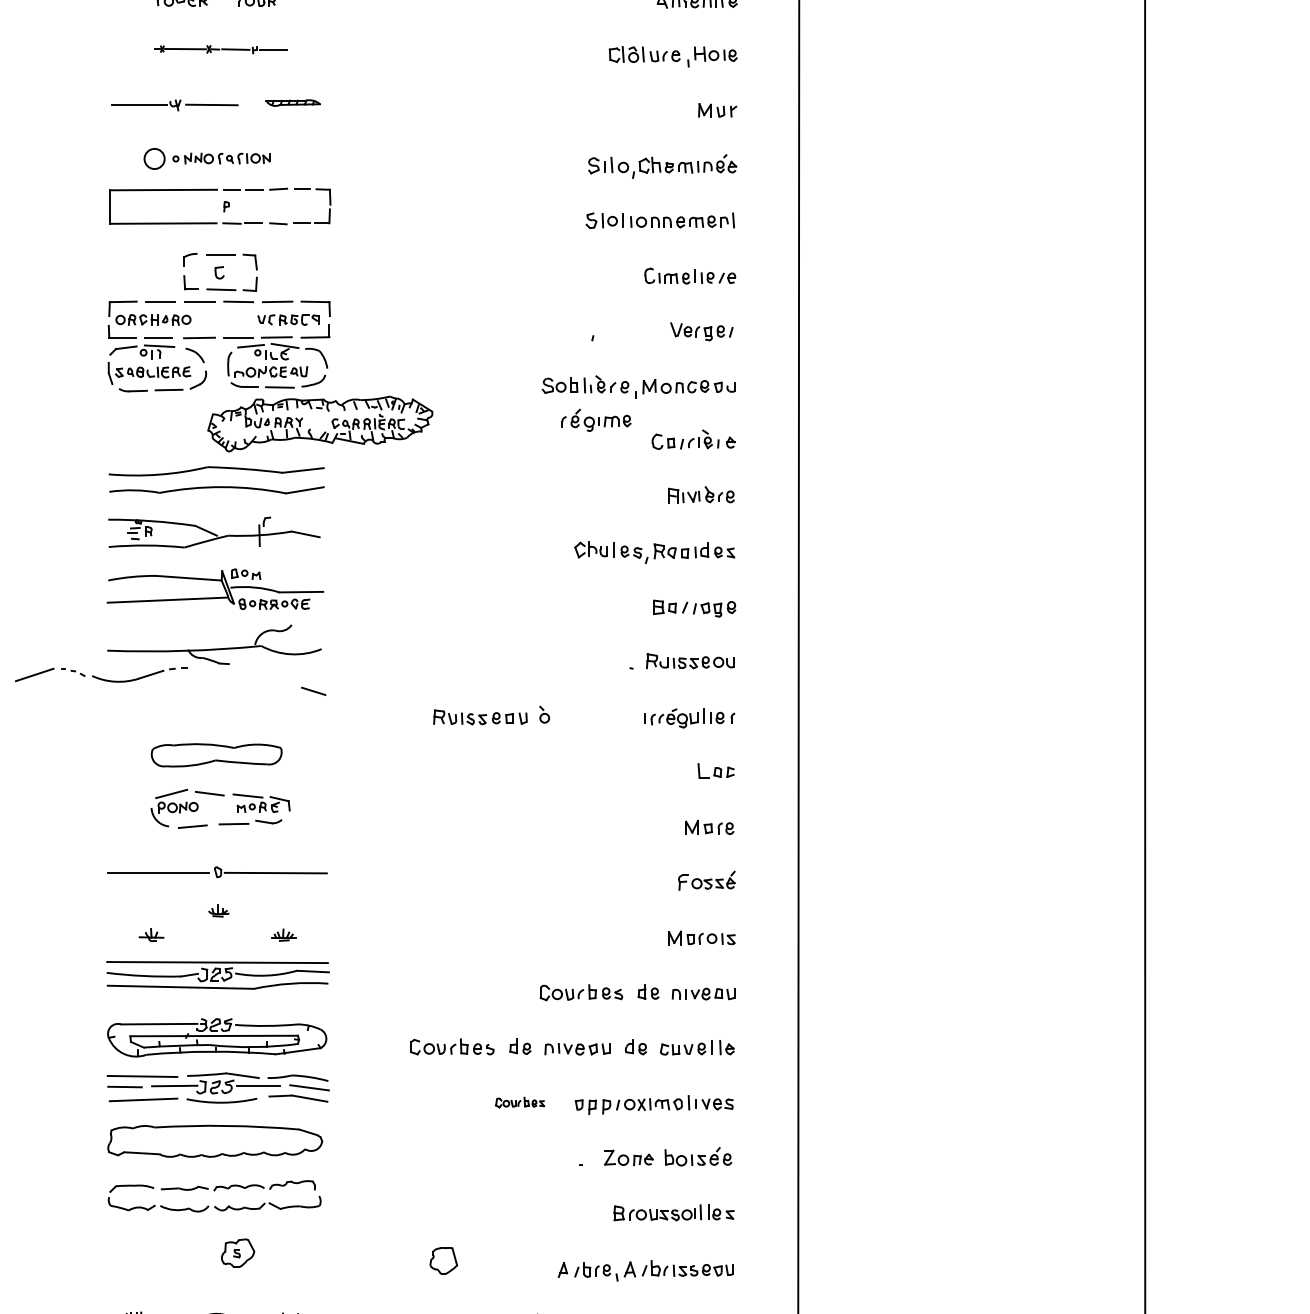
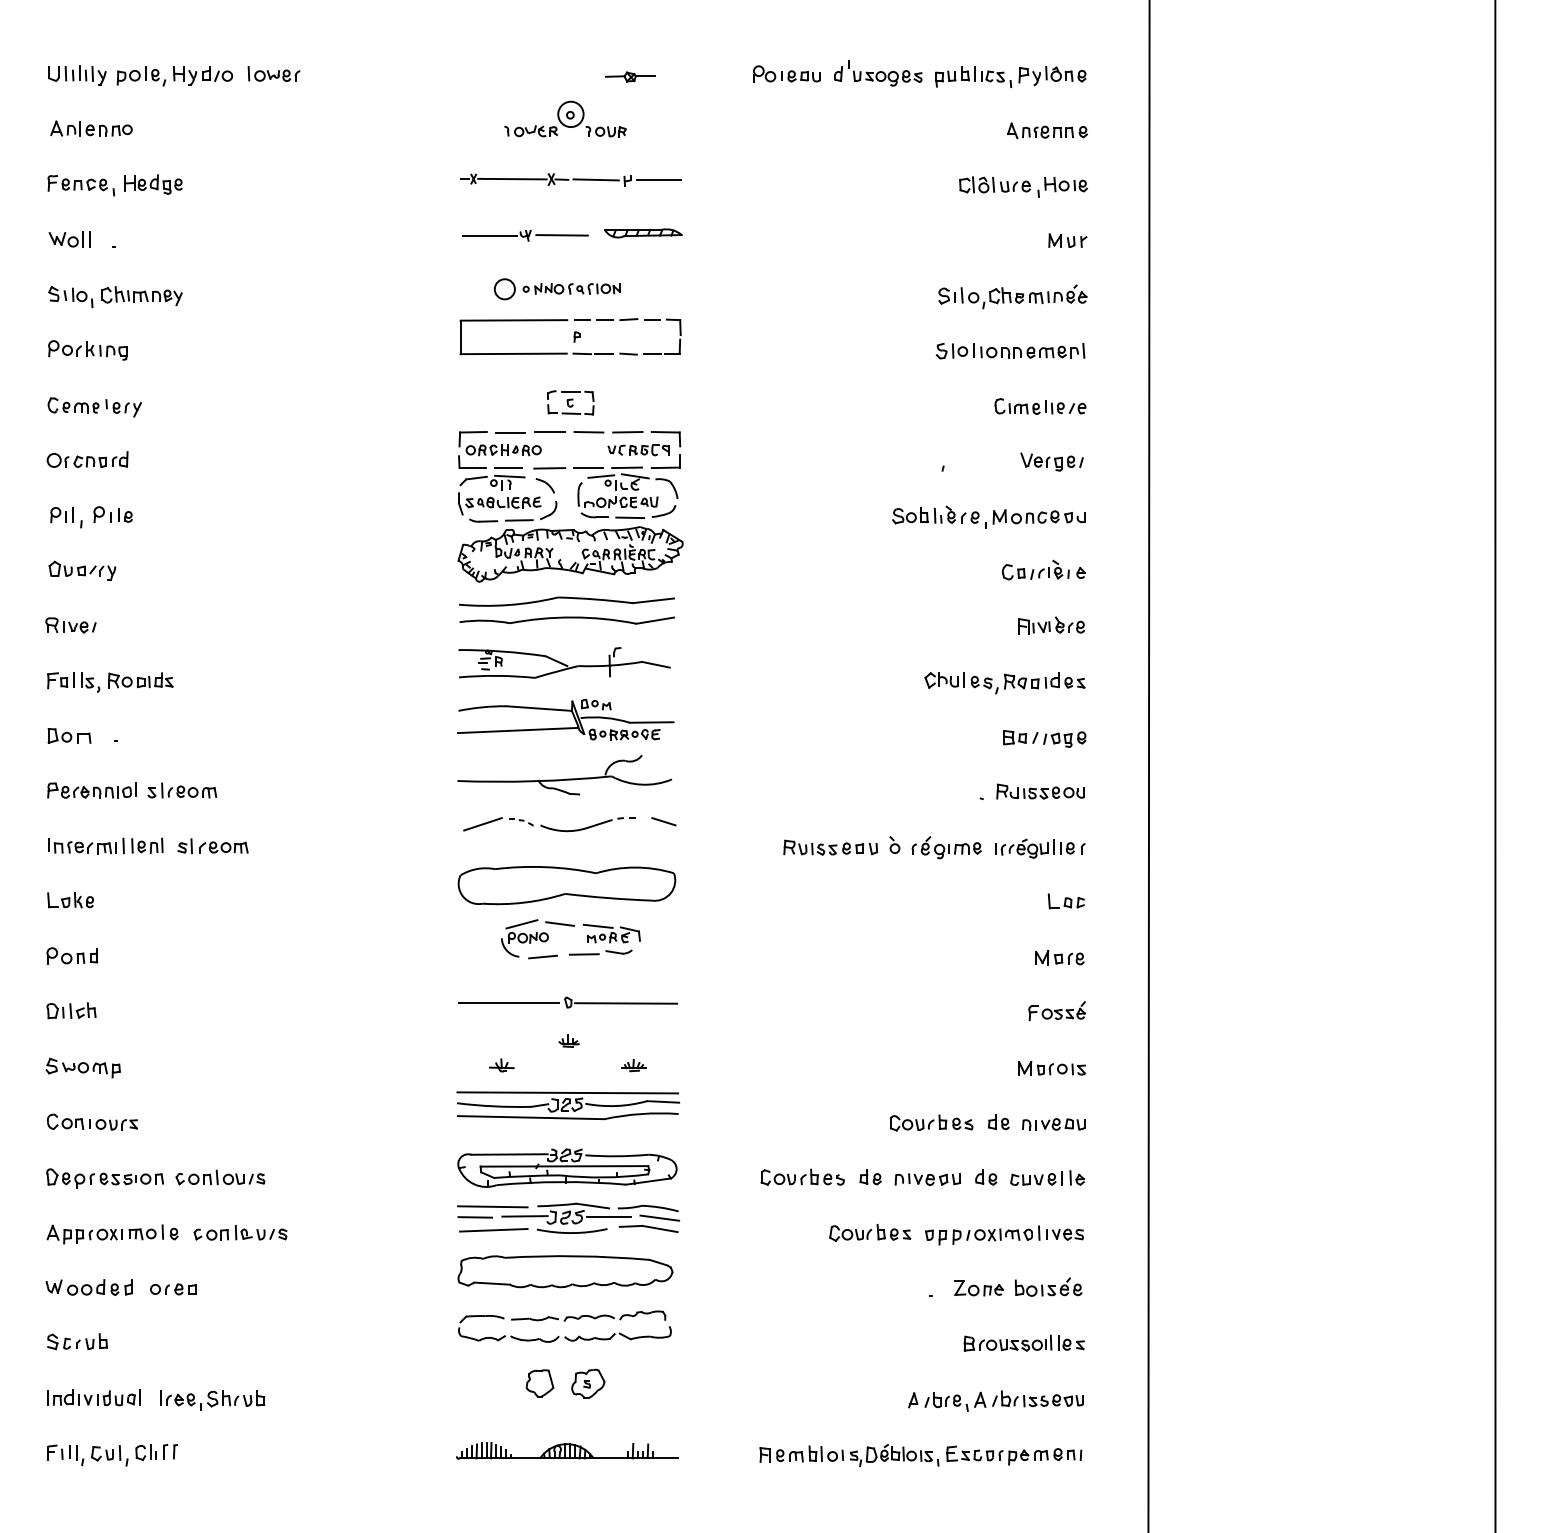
part: (220, 49) -> (570, 179), size x1.67
part: (293, 103) -> (643, 233), size x1.43
part: (220, 272) -> (570, 402), size x0.62
part: (596, 420) -> (946, 847), moved
part: (320, 424) -> (570, 554), moved
part: (101, 675) -> (549, 824), moved
part: (216, 755) -> (566, 885), size x1.67
part: (520, 1102) -> (870, 1232), size x1.67
part: (443, 1261) -> (539, 1383), moved

